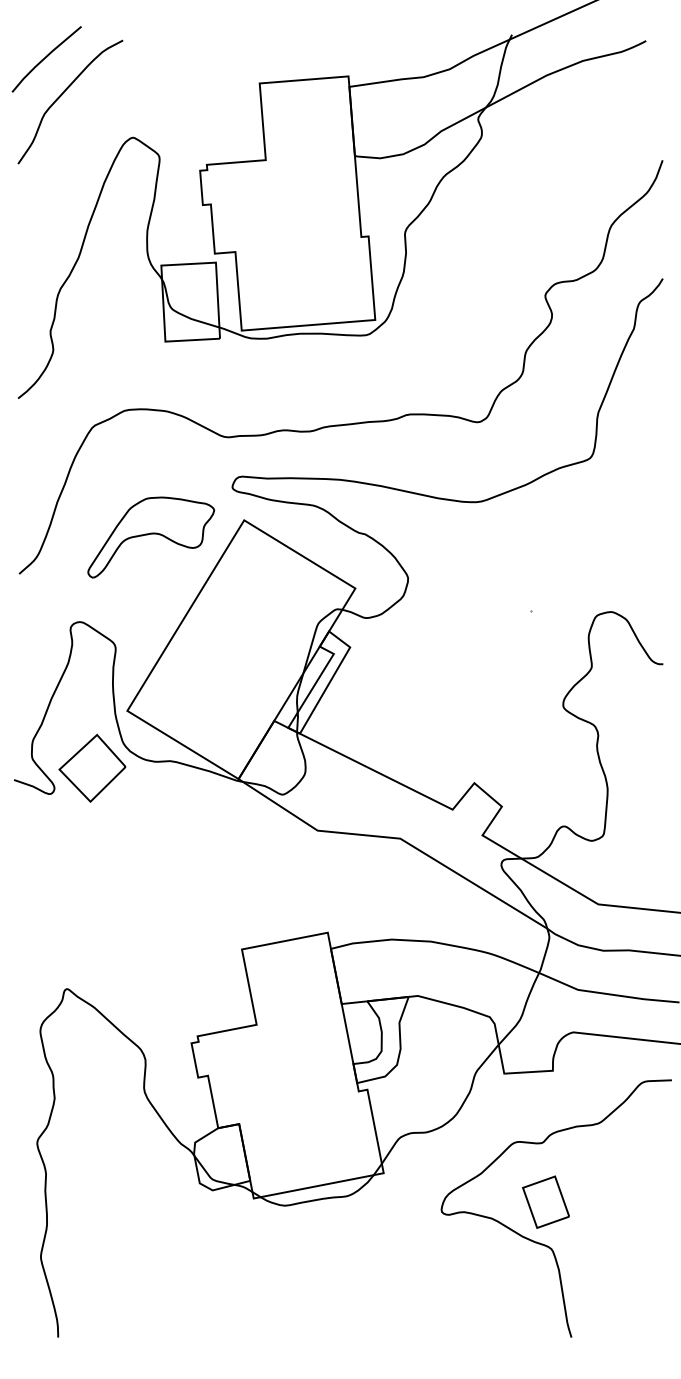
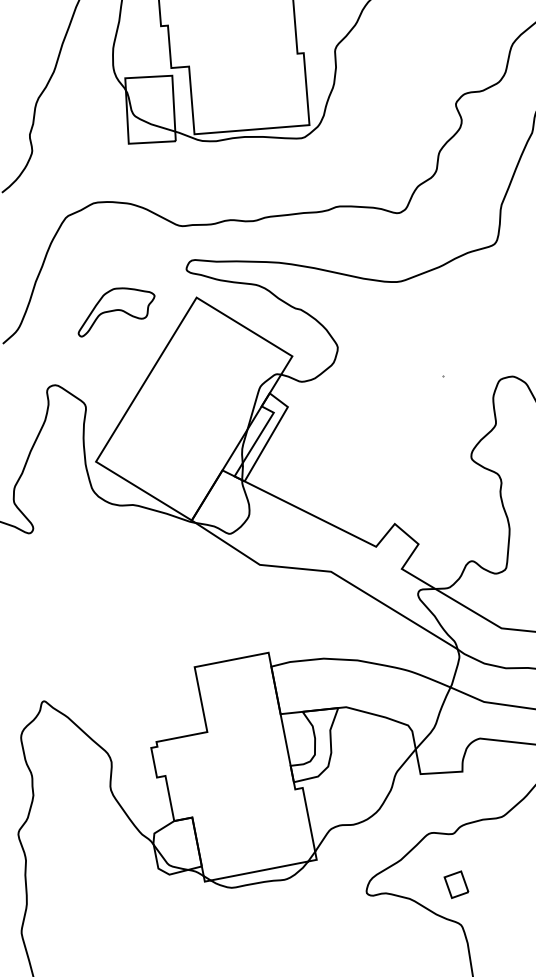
part: (151, 537) -> (116, 312), size x0.7
part: (92, 767) -> (65, 510), removed
part: (545, 1201) -> (456, 884), size x0.6

